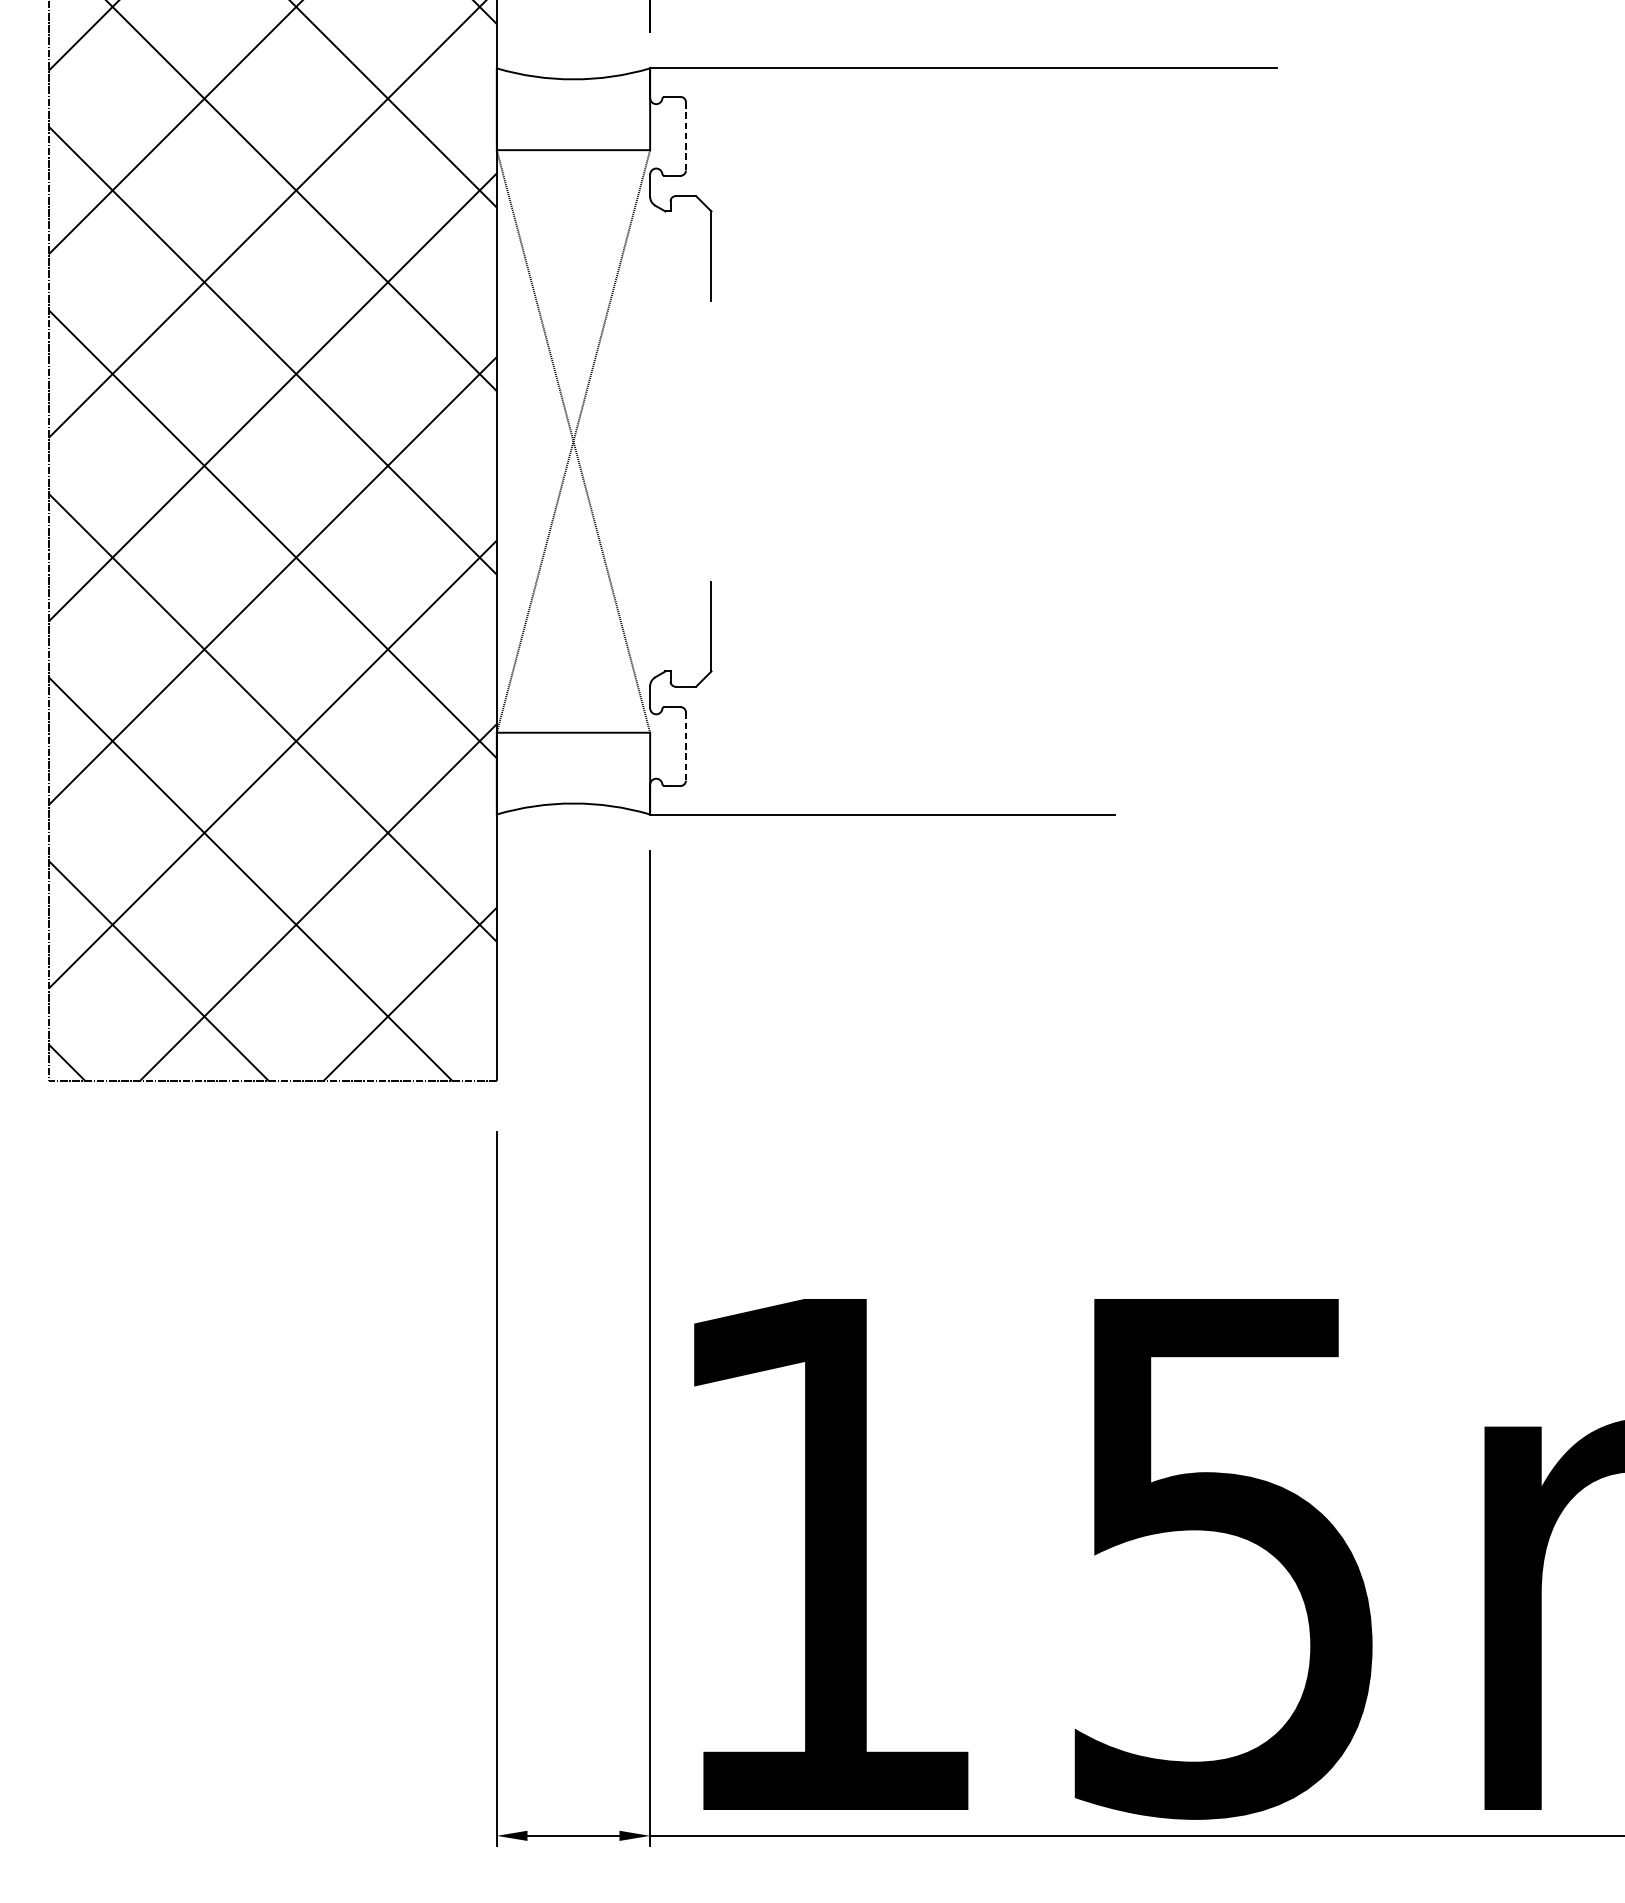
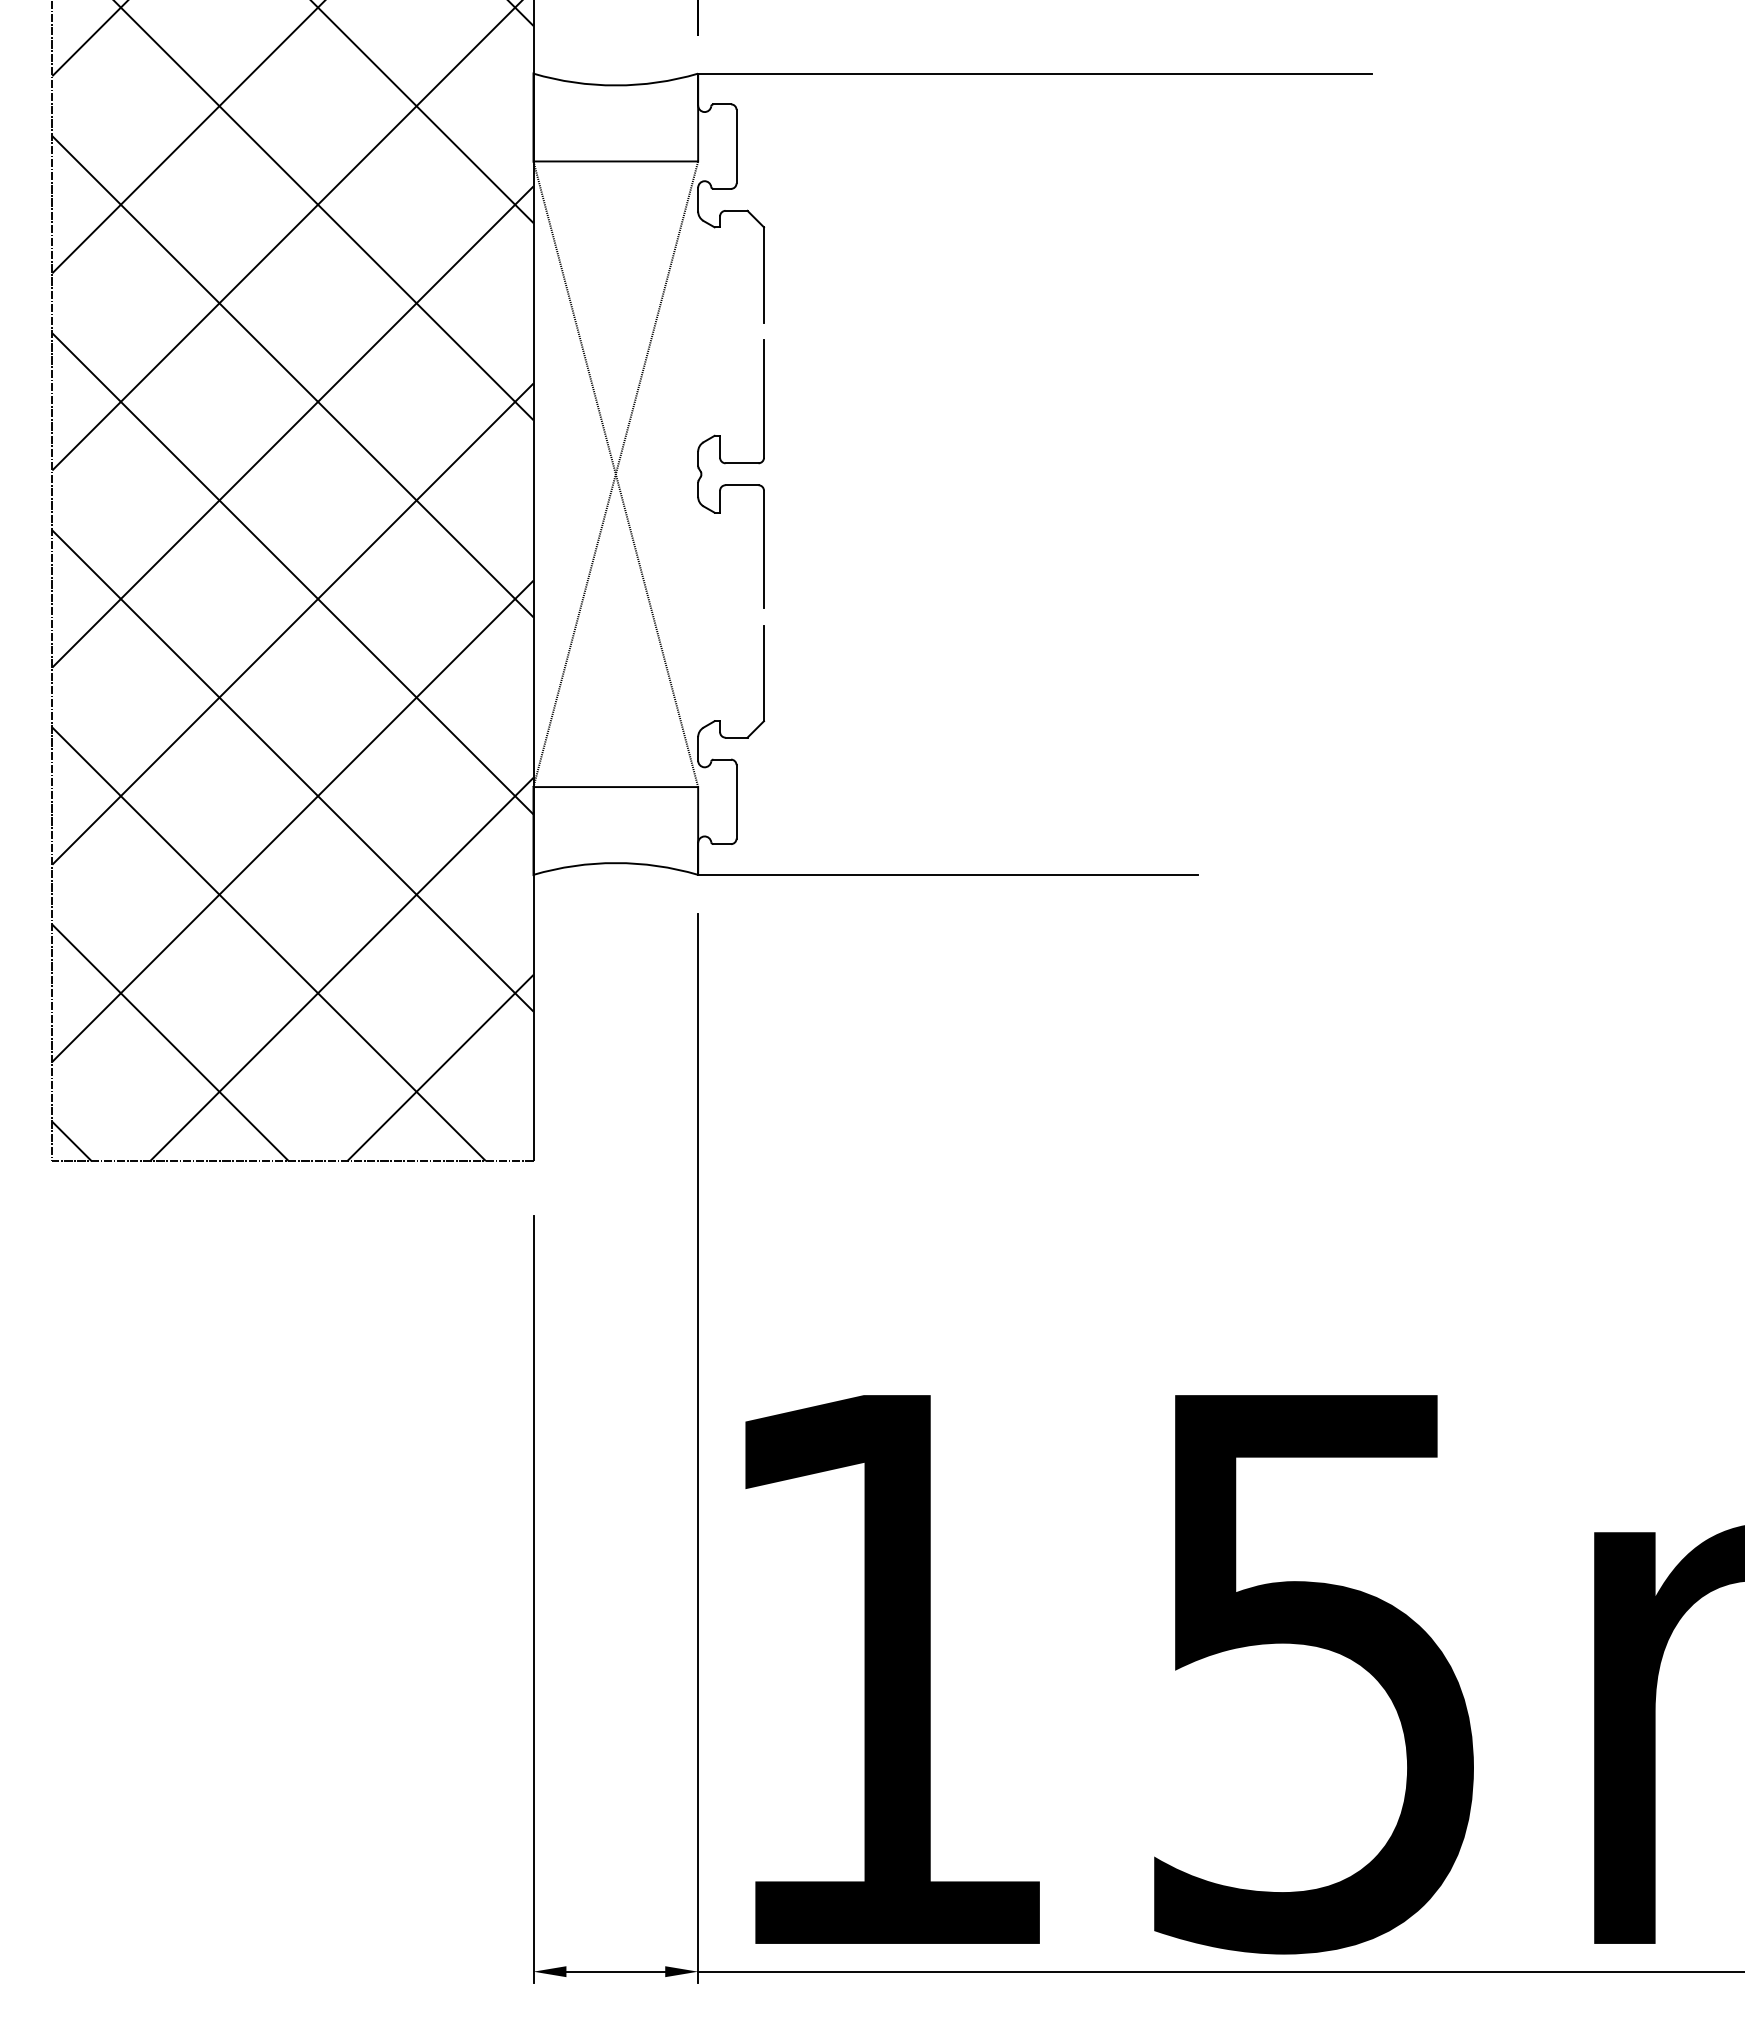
line: (685, 136) -> (736, 146), dashed -> solid
part: (680, 431) -> (730, 463), added
line: (685, 746) -> (736, 801), dashed -> solid

